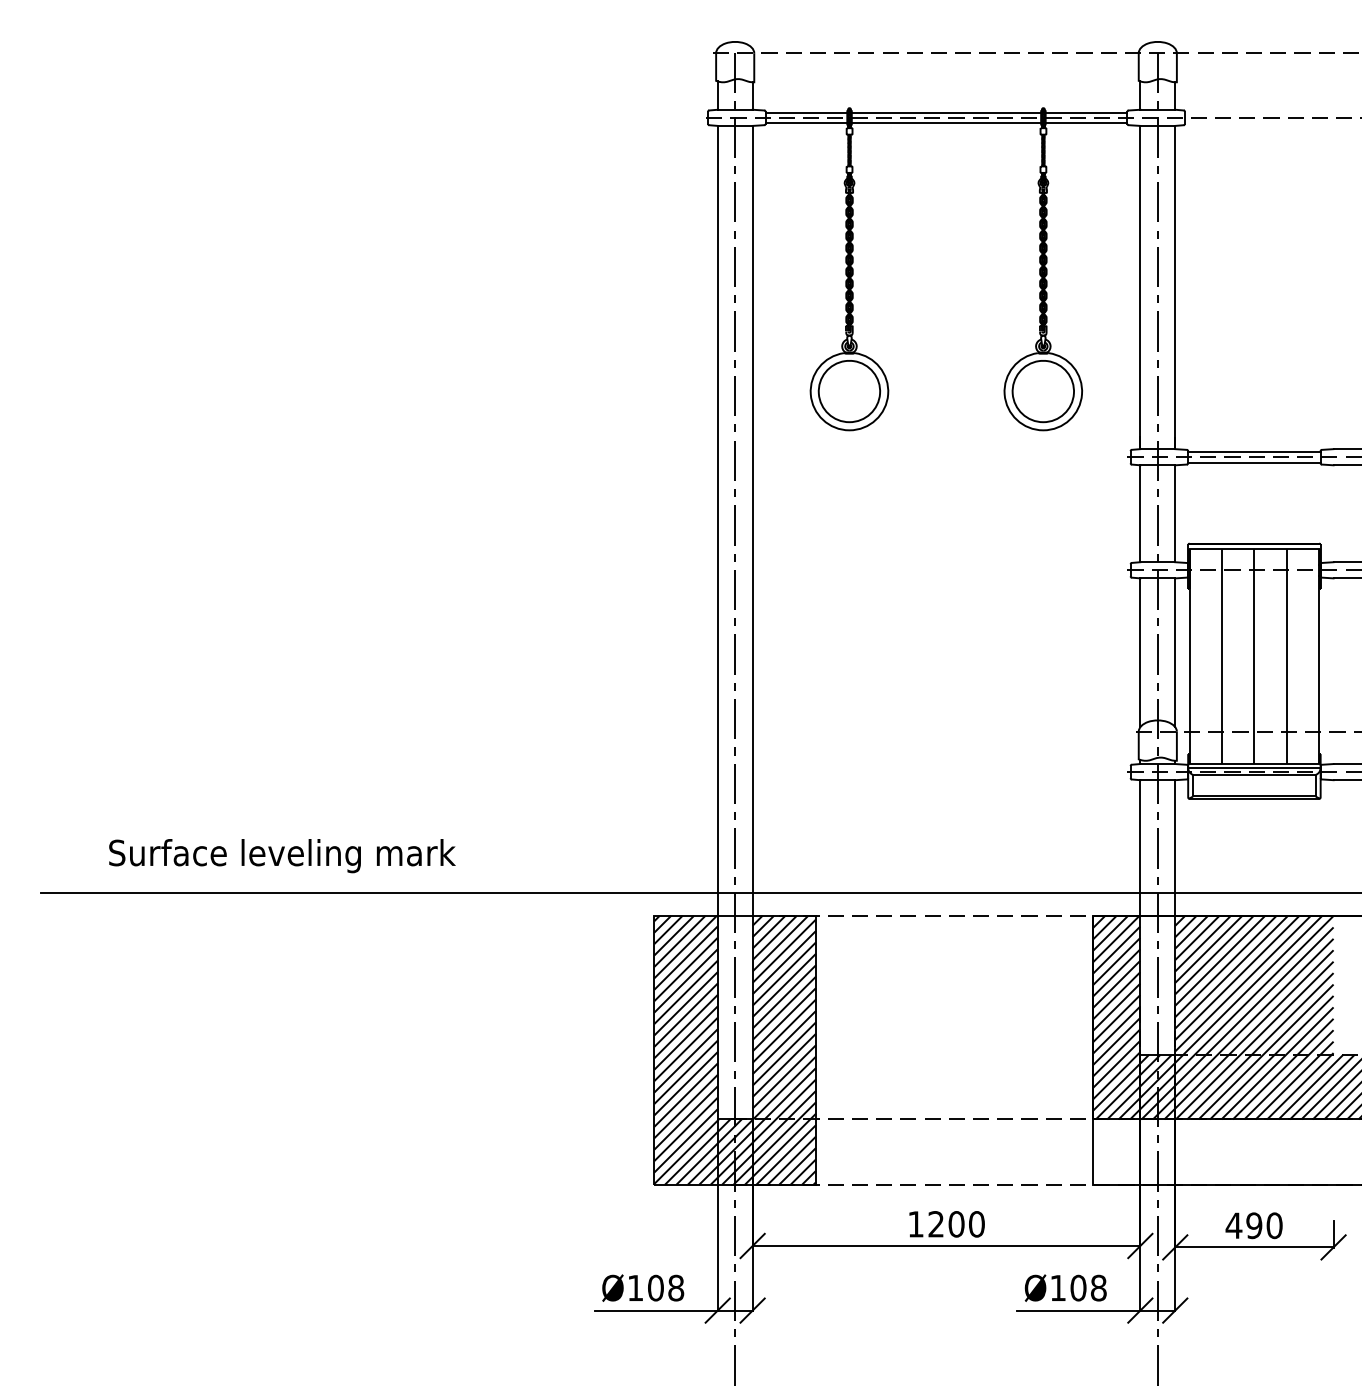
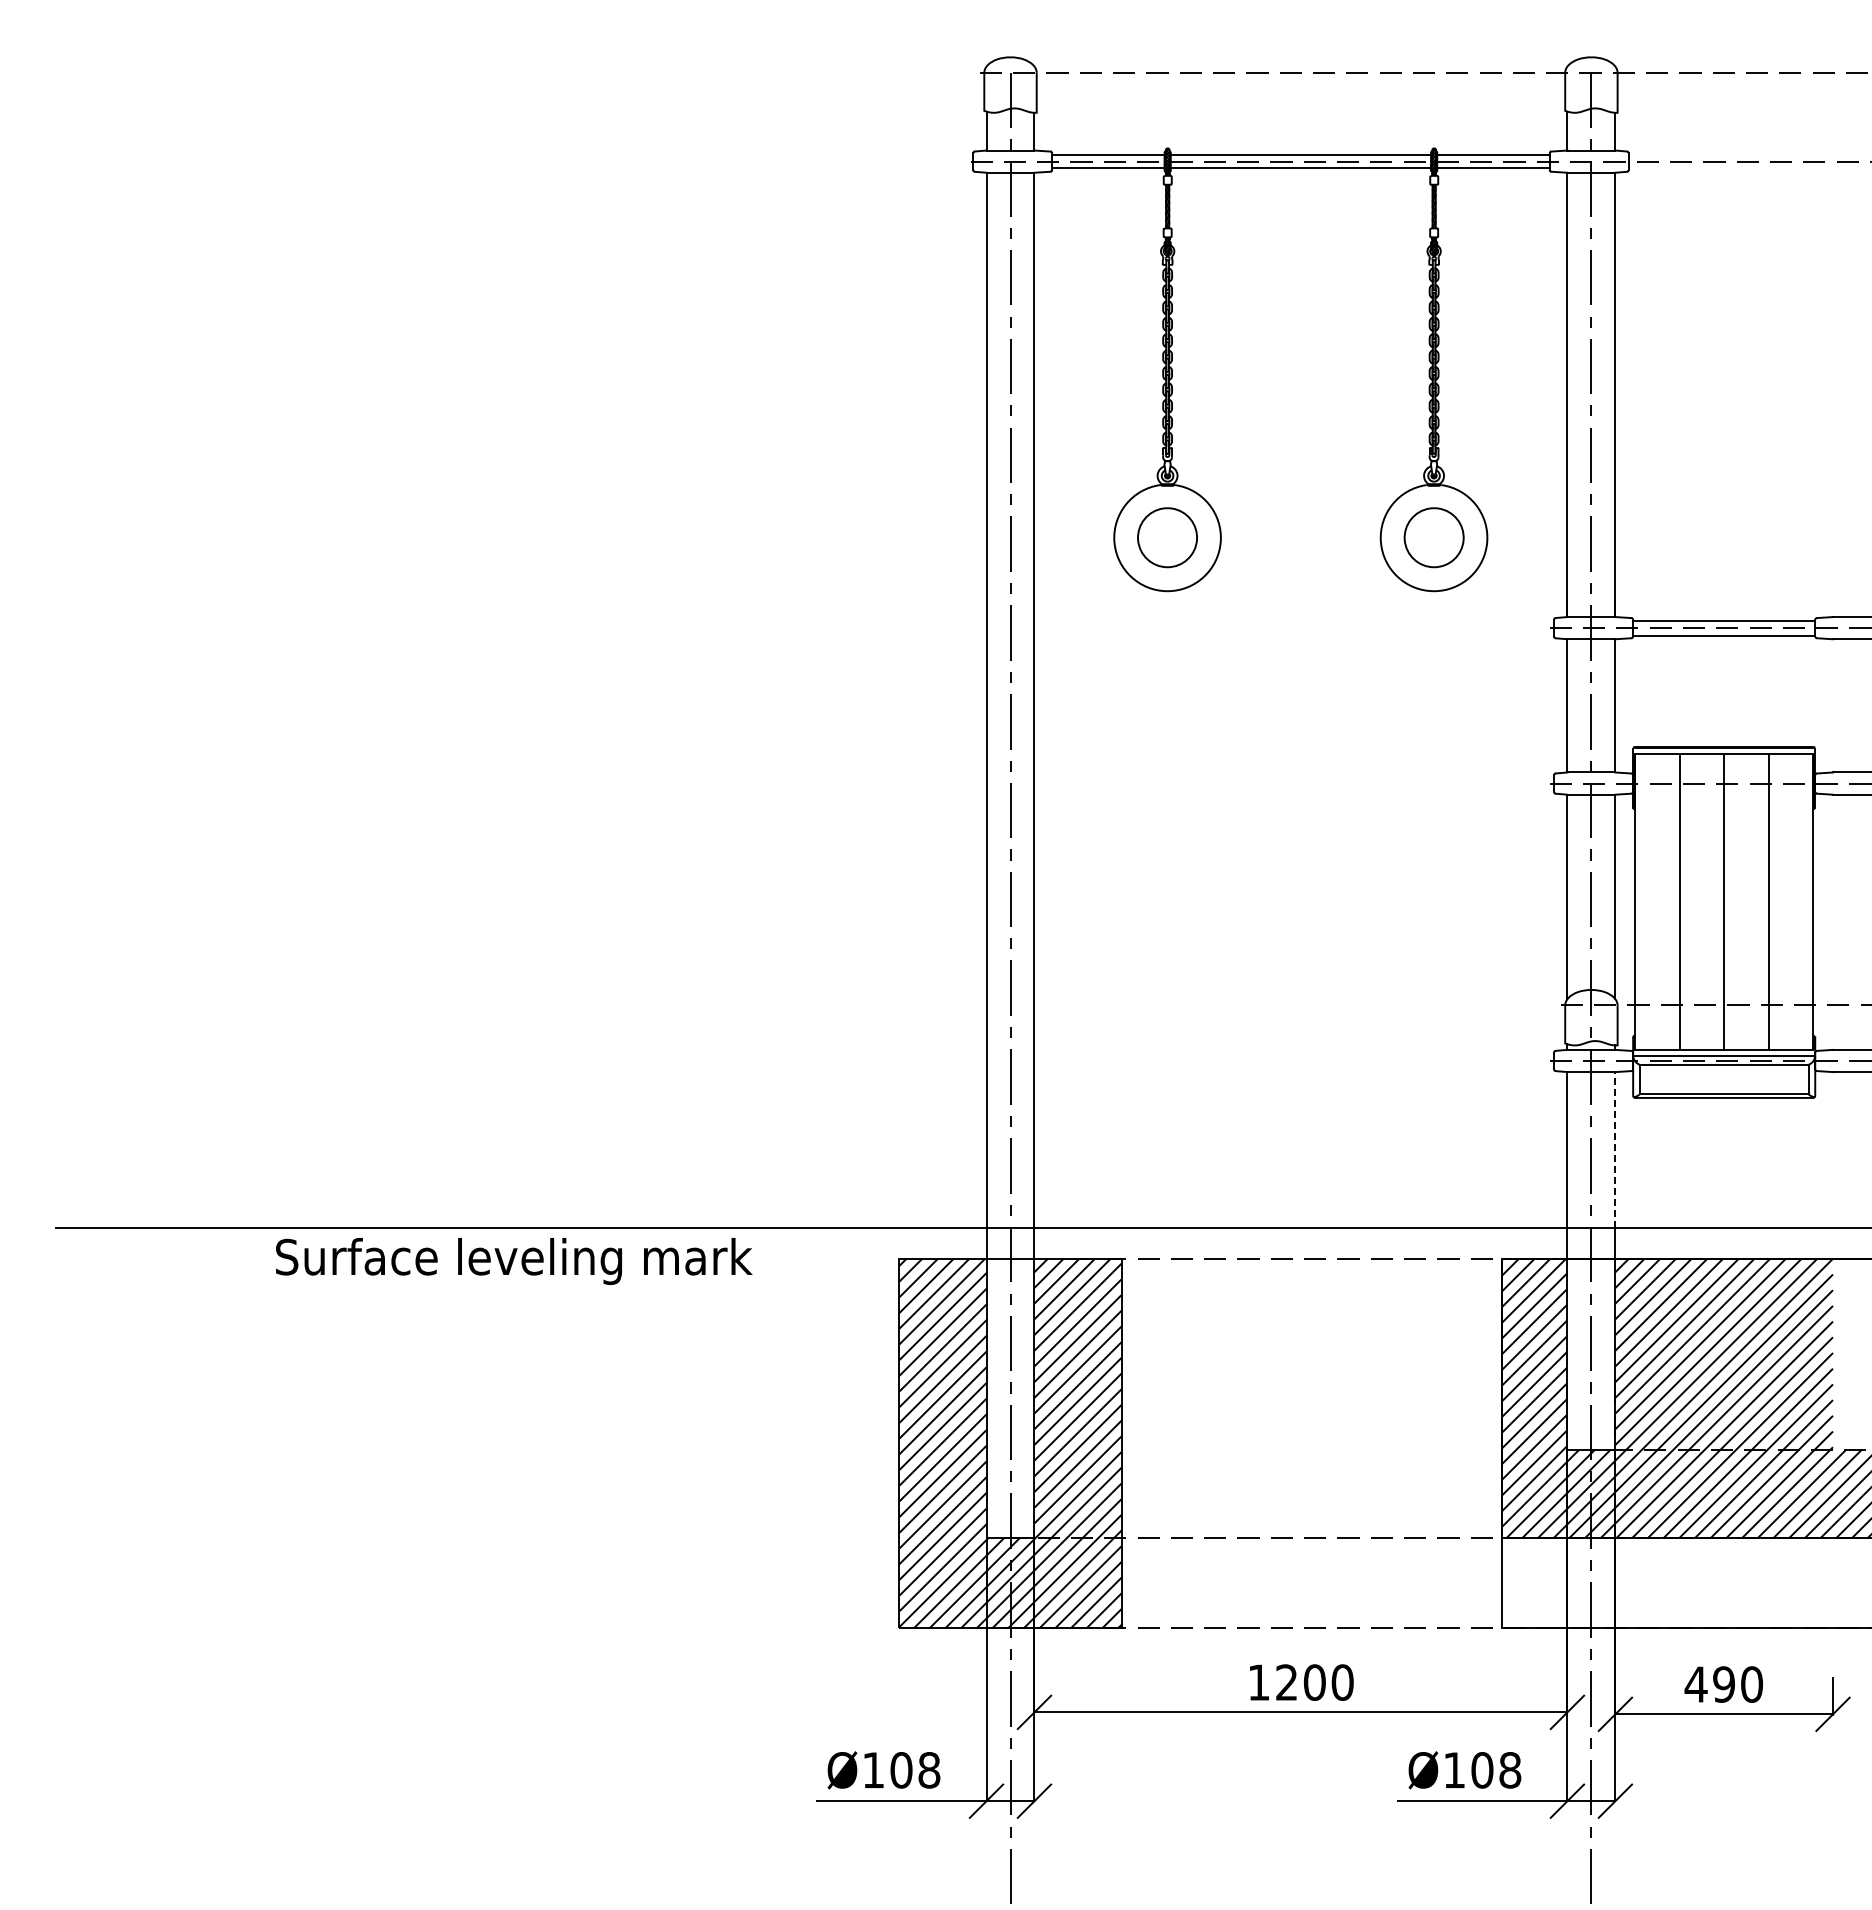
part: (849, 391) -> (1167, 537), size x0.7
part: (1043, 391) -> (1434, 537), size x0.7
line: (1175, 836) -> (1615, 1149), solid -> dashed
text: (282, 856) -> (514, 1261), moved

